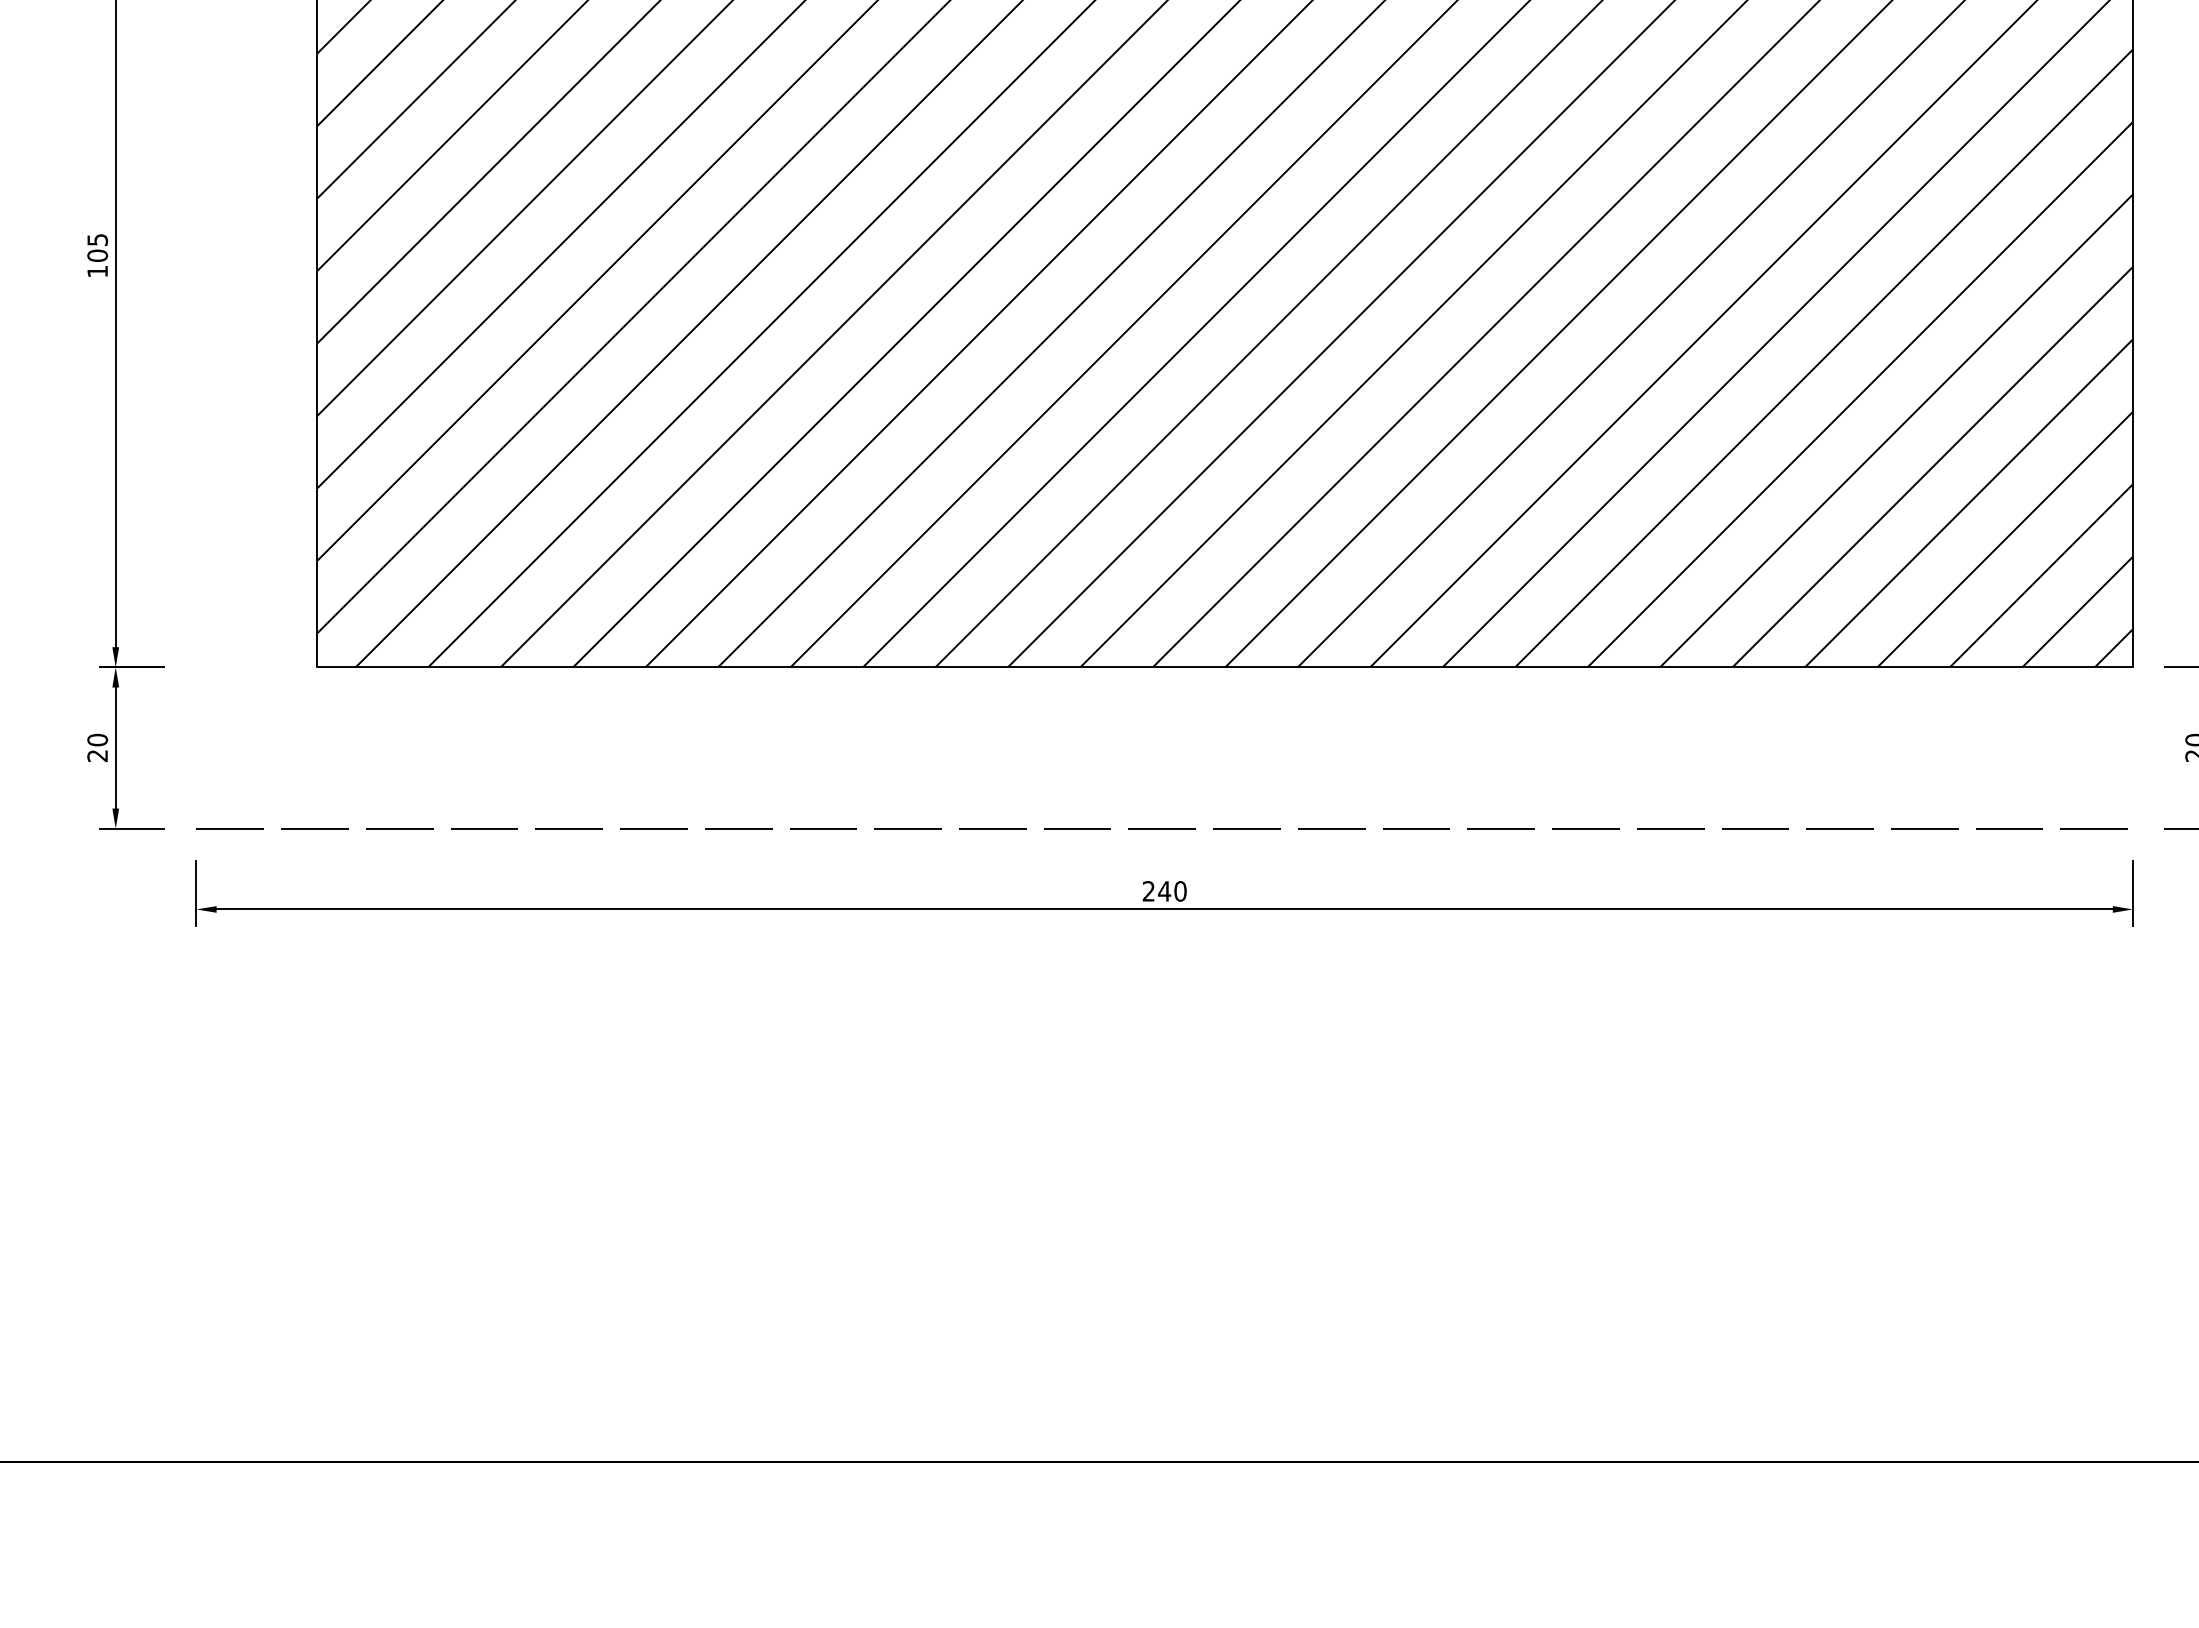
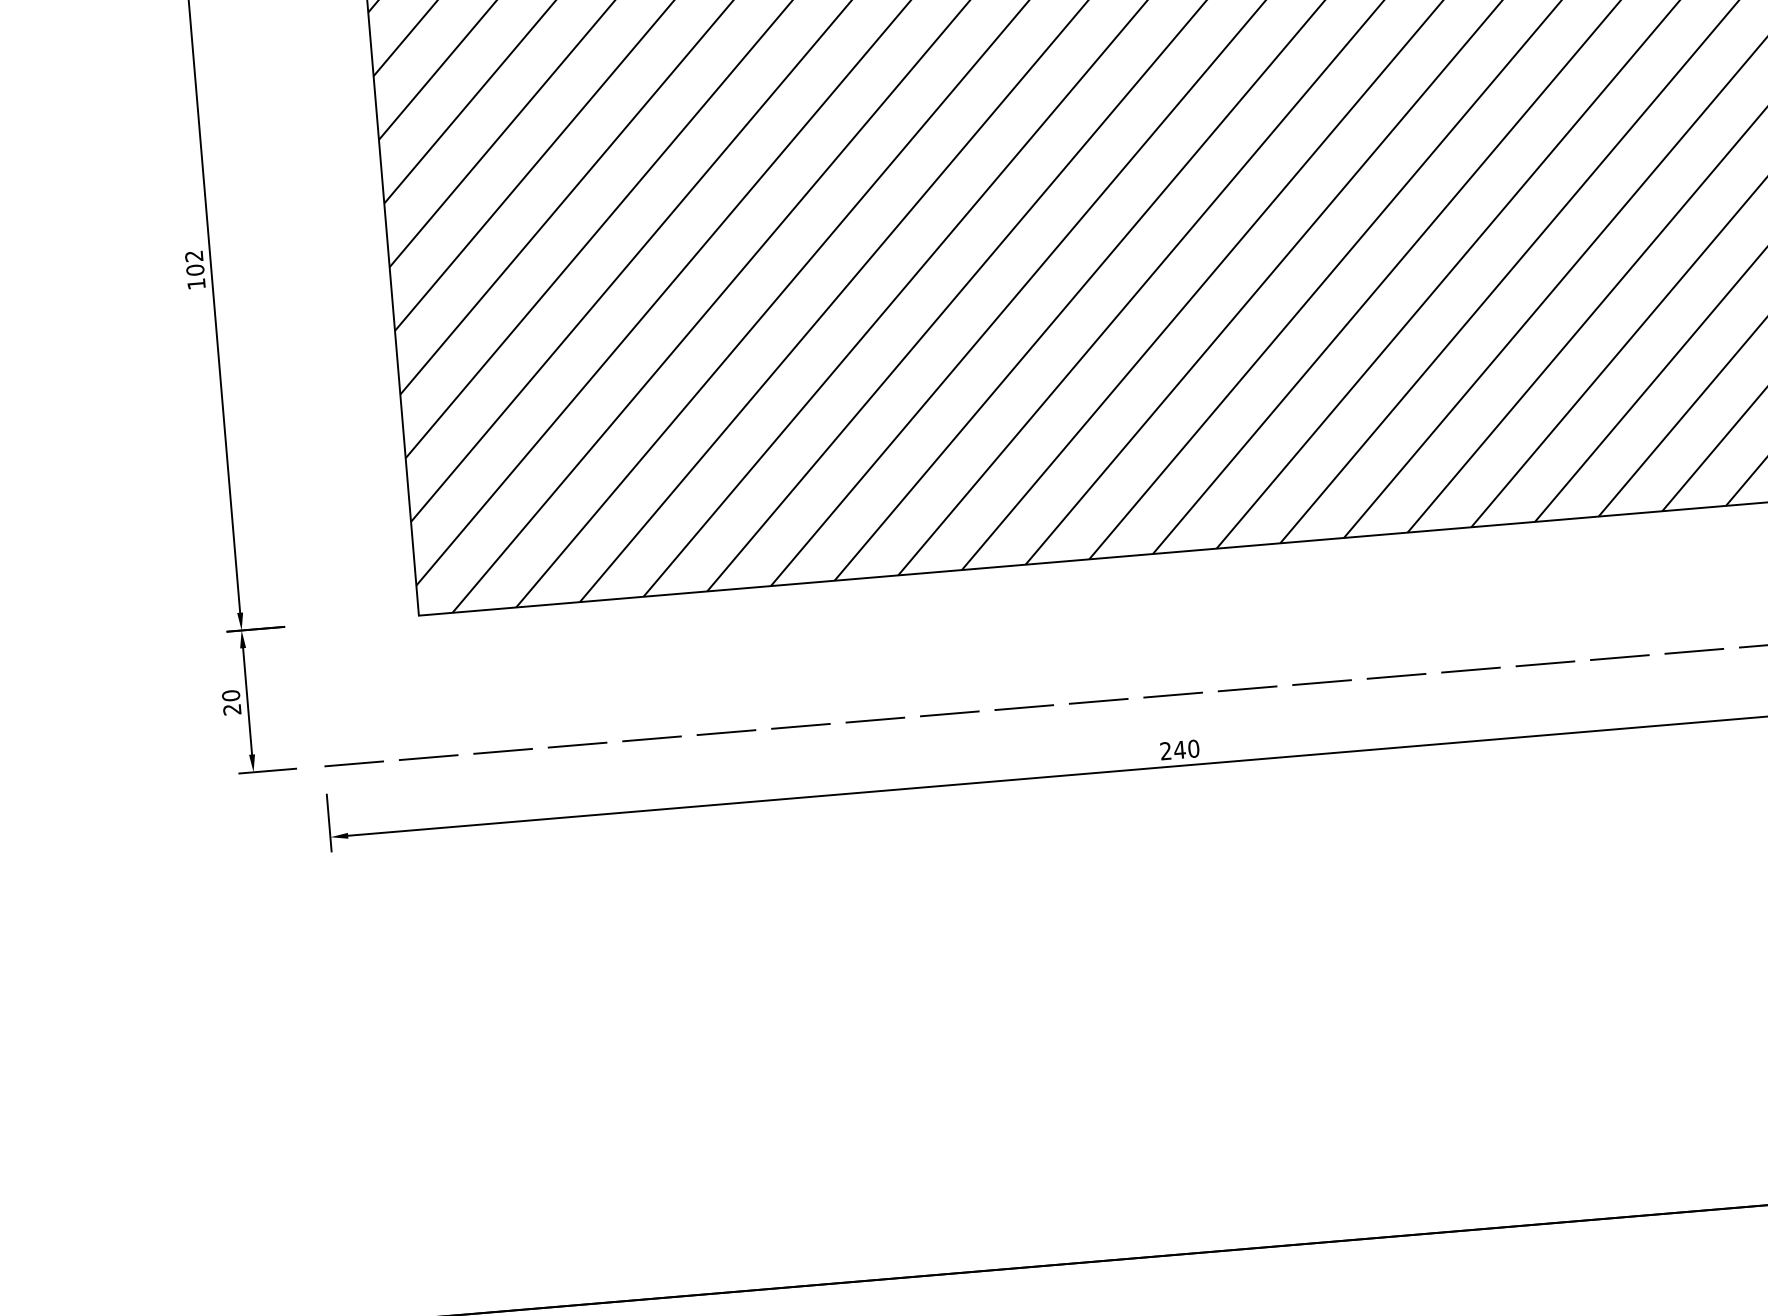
text: (97, 239) -> (194, 255), 105 -> 102

